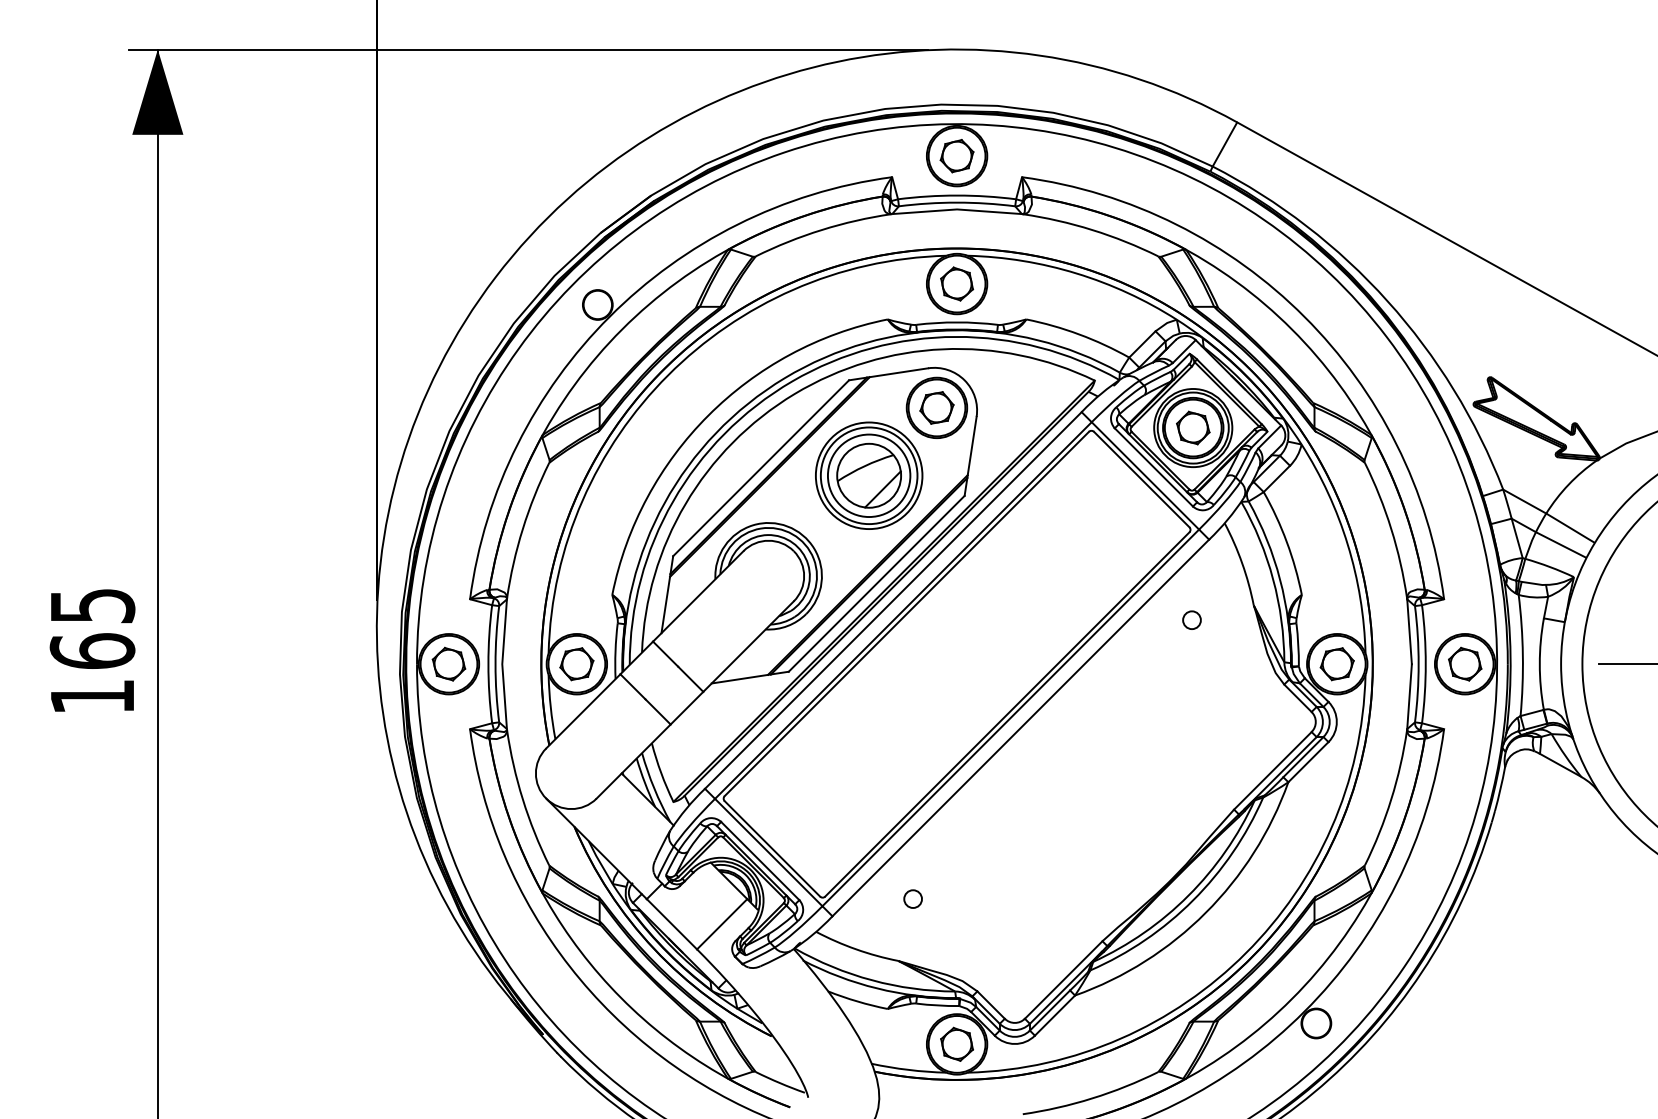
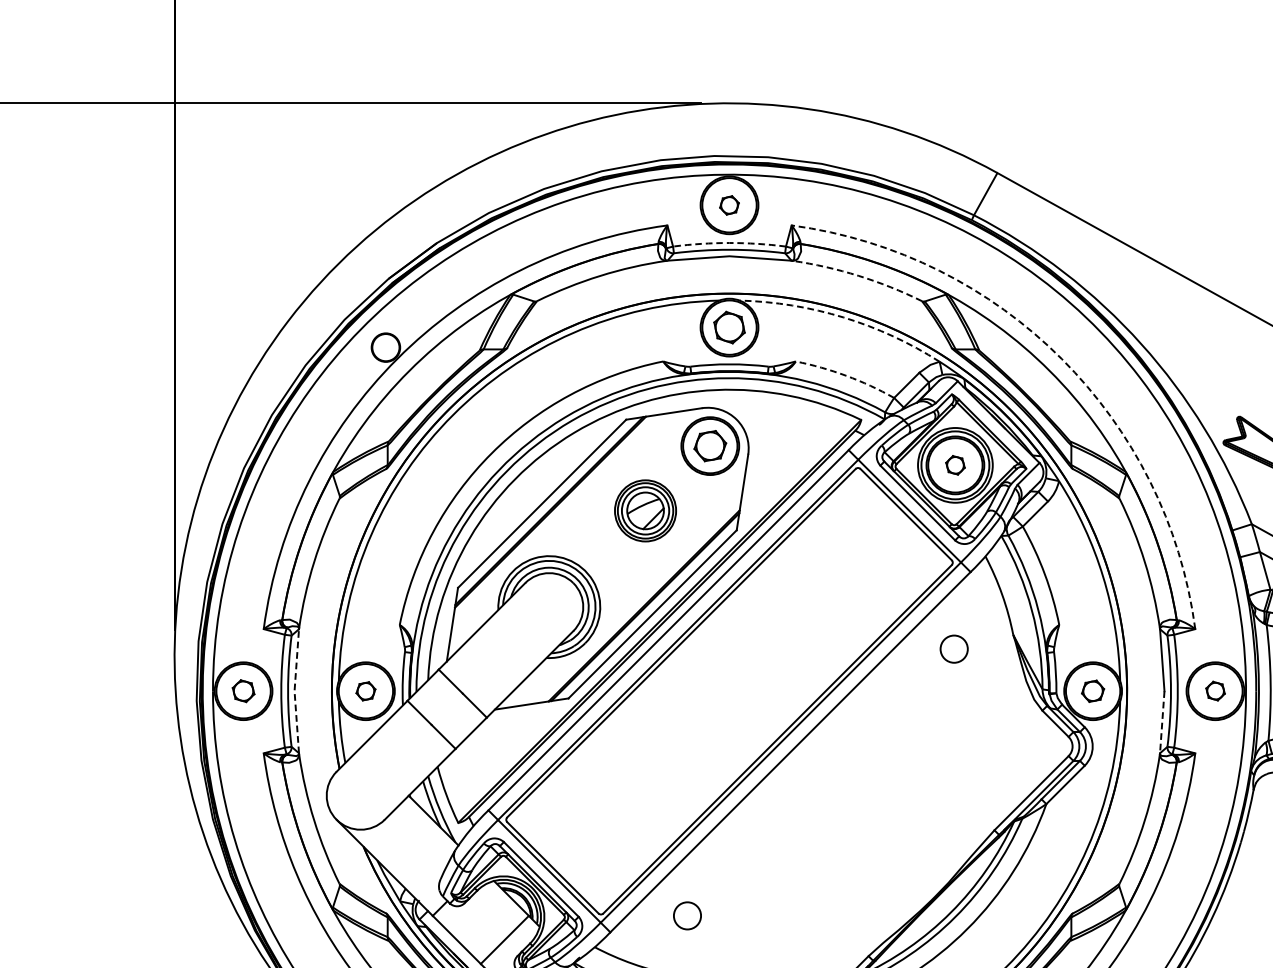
part: (956, 156) -> (728, 205), size x0.6
arc: (957, 195) -> (729, 242), solid -> dashed
arc: (1092, 229) -> (859, 275), solid -> dashed
arc: (1076, 273) -> (843, 317), solid -> dashed
arc: (1304, 316) -> (1061, 358), solid -> dashed
arc: (1079, 334) -> (846, 375), solid -> dashed
part: (1193, 427) -> (955, 464), size x0.6
part: (869, 475) -> (645, 510), size x0.6
circle: (1191, 620) -> (953, 649), size x1.6
part: (448, 663) -> (243, 690), size x0.7
part: (1465, 663) -> (1215, 690), size x0.6
line: (502, 664) -> (294, 691), solid -> dashed
part: (576, 664) -> (365, 691), size x0.6
part: (1336, 664) -> (1092, 691), size x0.7
line: (1409, 696) -> (1162, 722), solid -> dashed
circle: (913, 898) -> (687, 915), size x1.6

